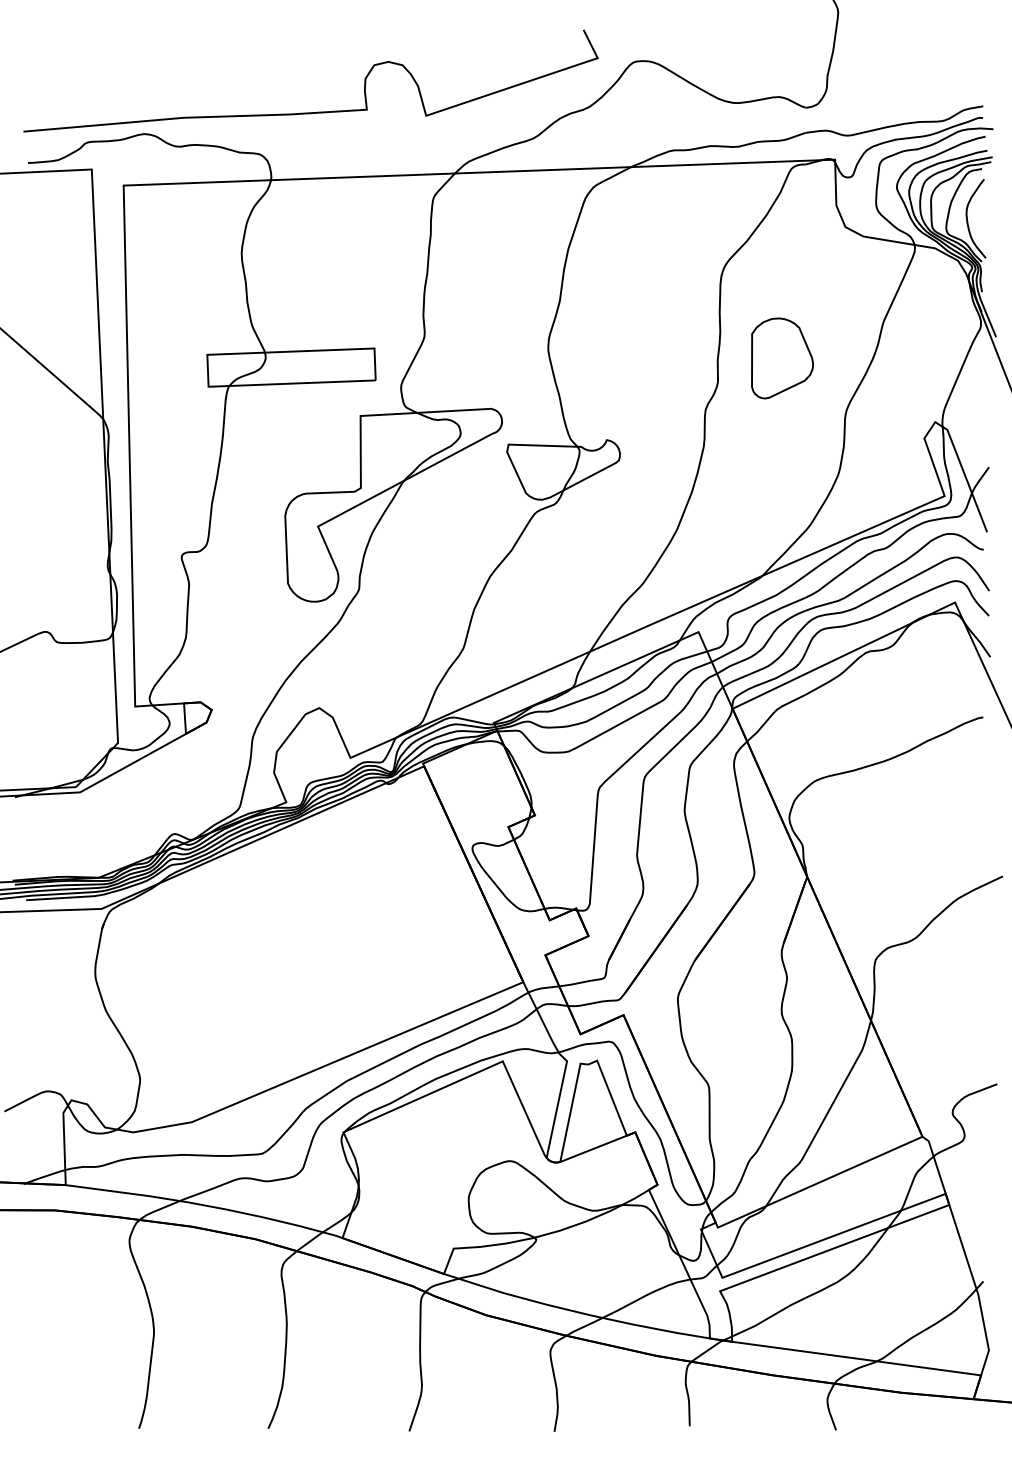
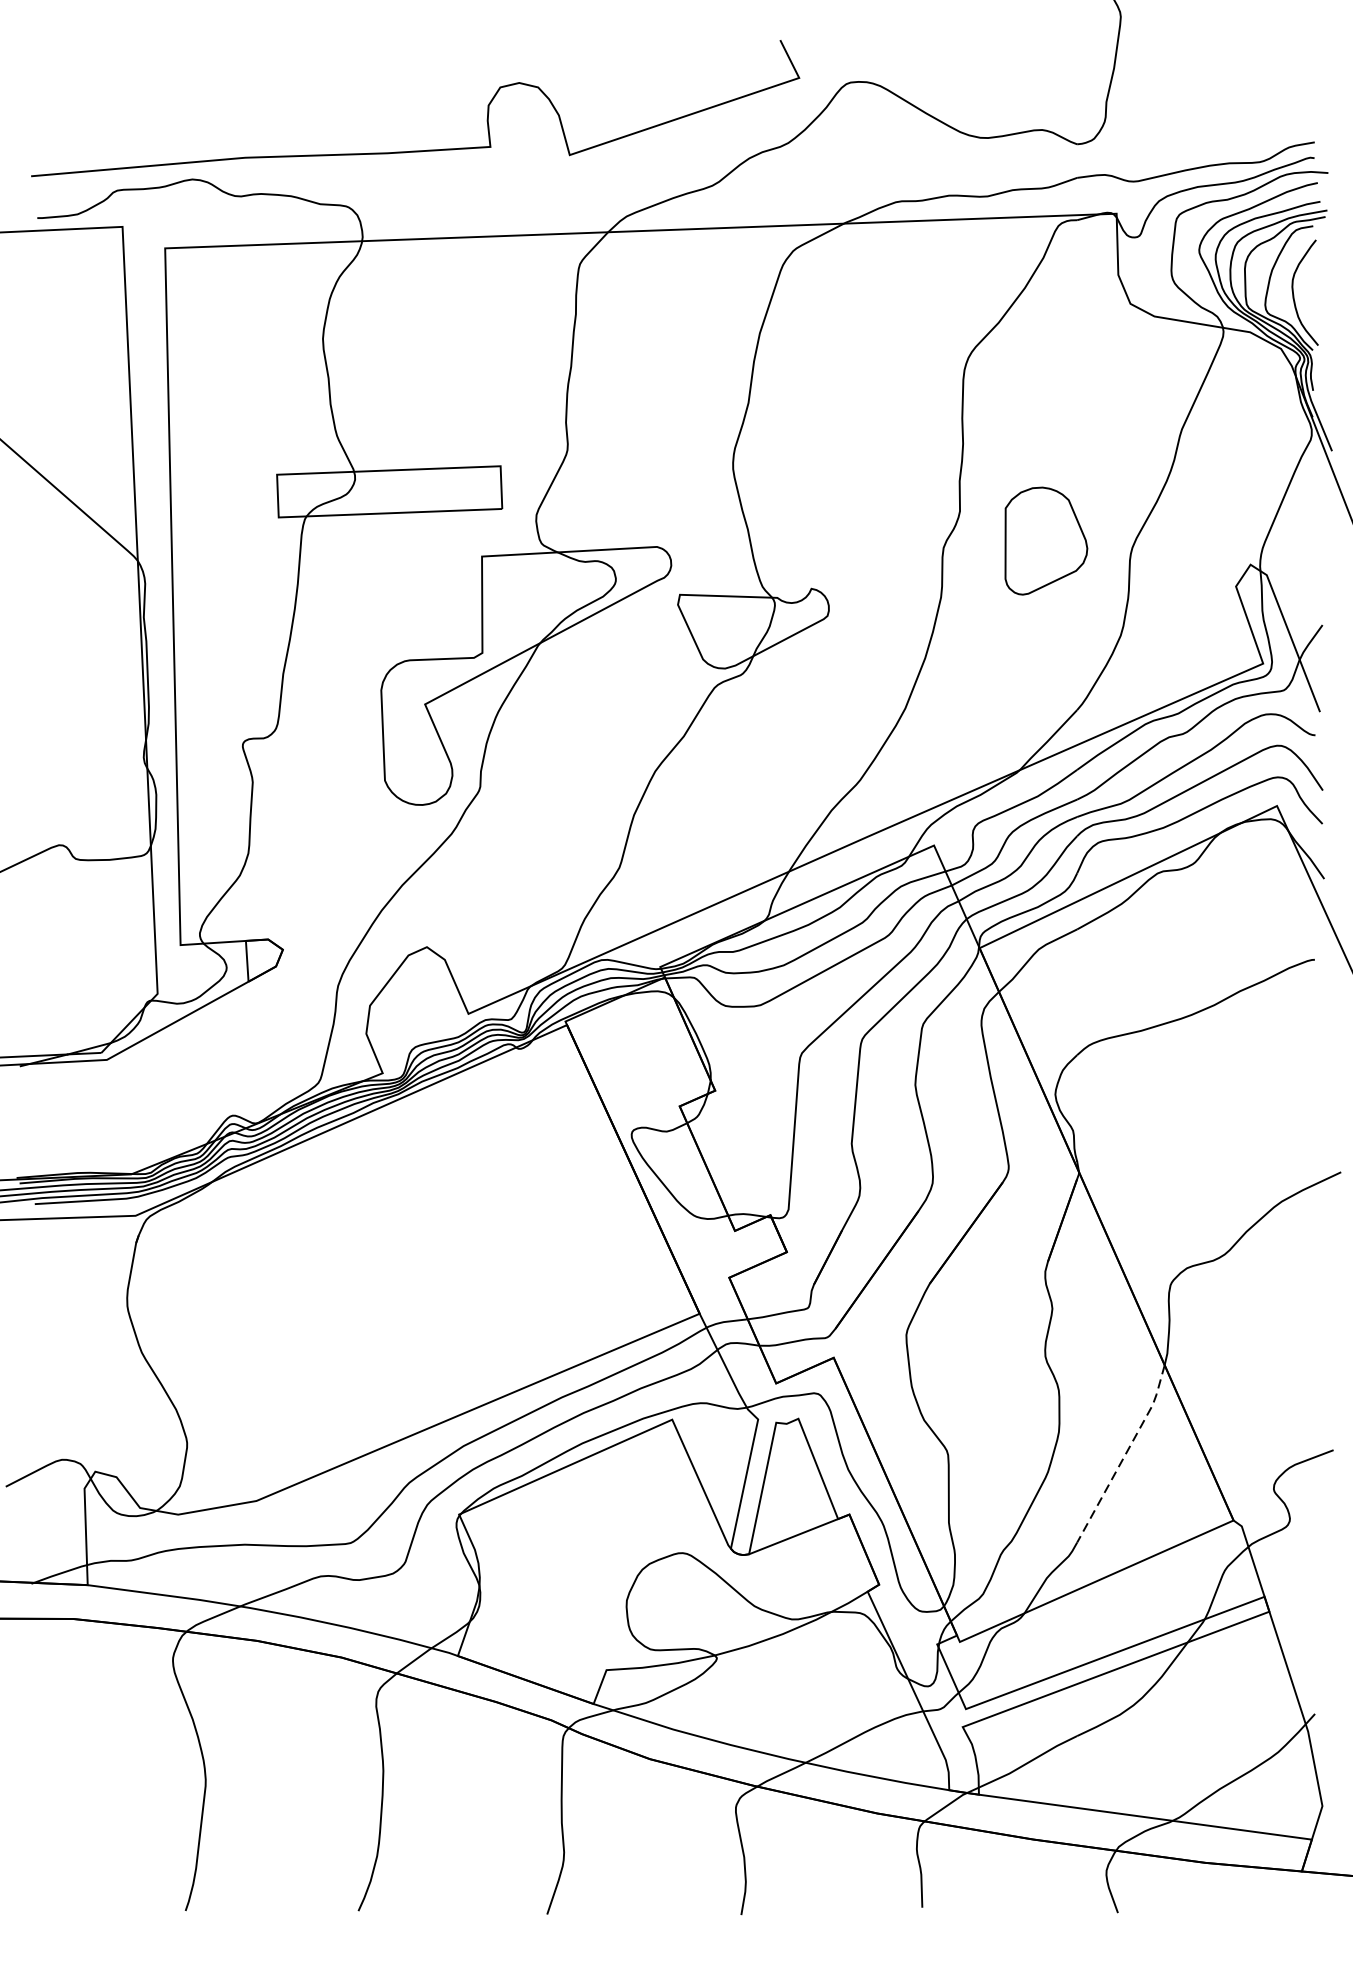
part: (782, 358) -> (1046, 541), moved
line: (841, 1087) -> (1125, 1454), solid -> dashed

